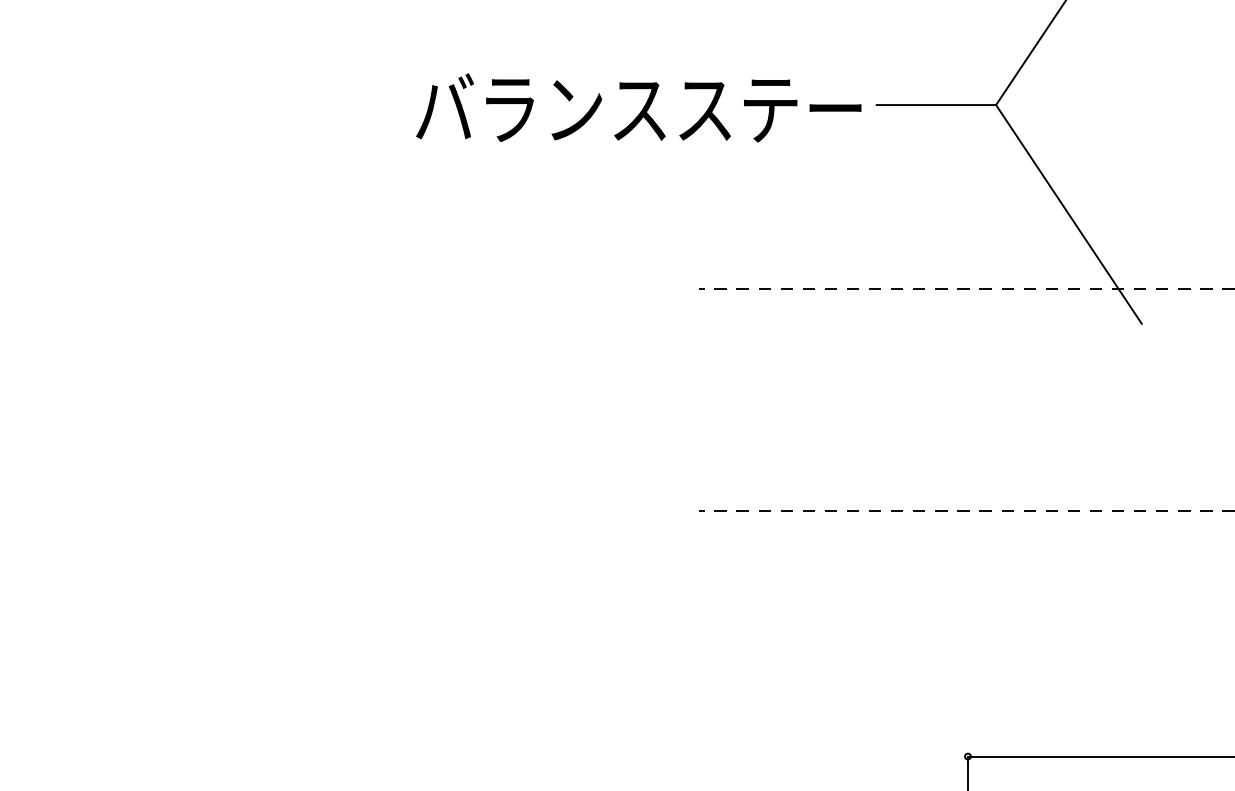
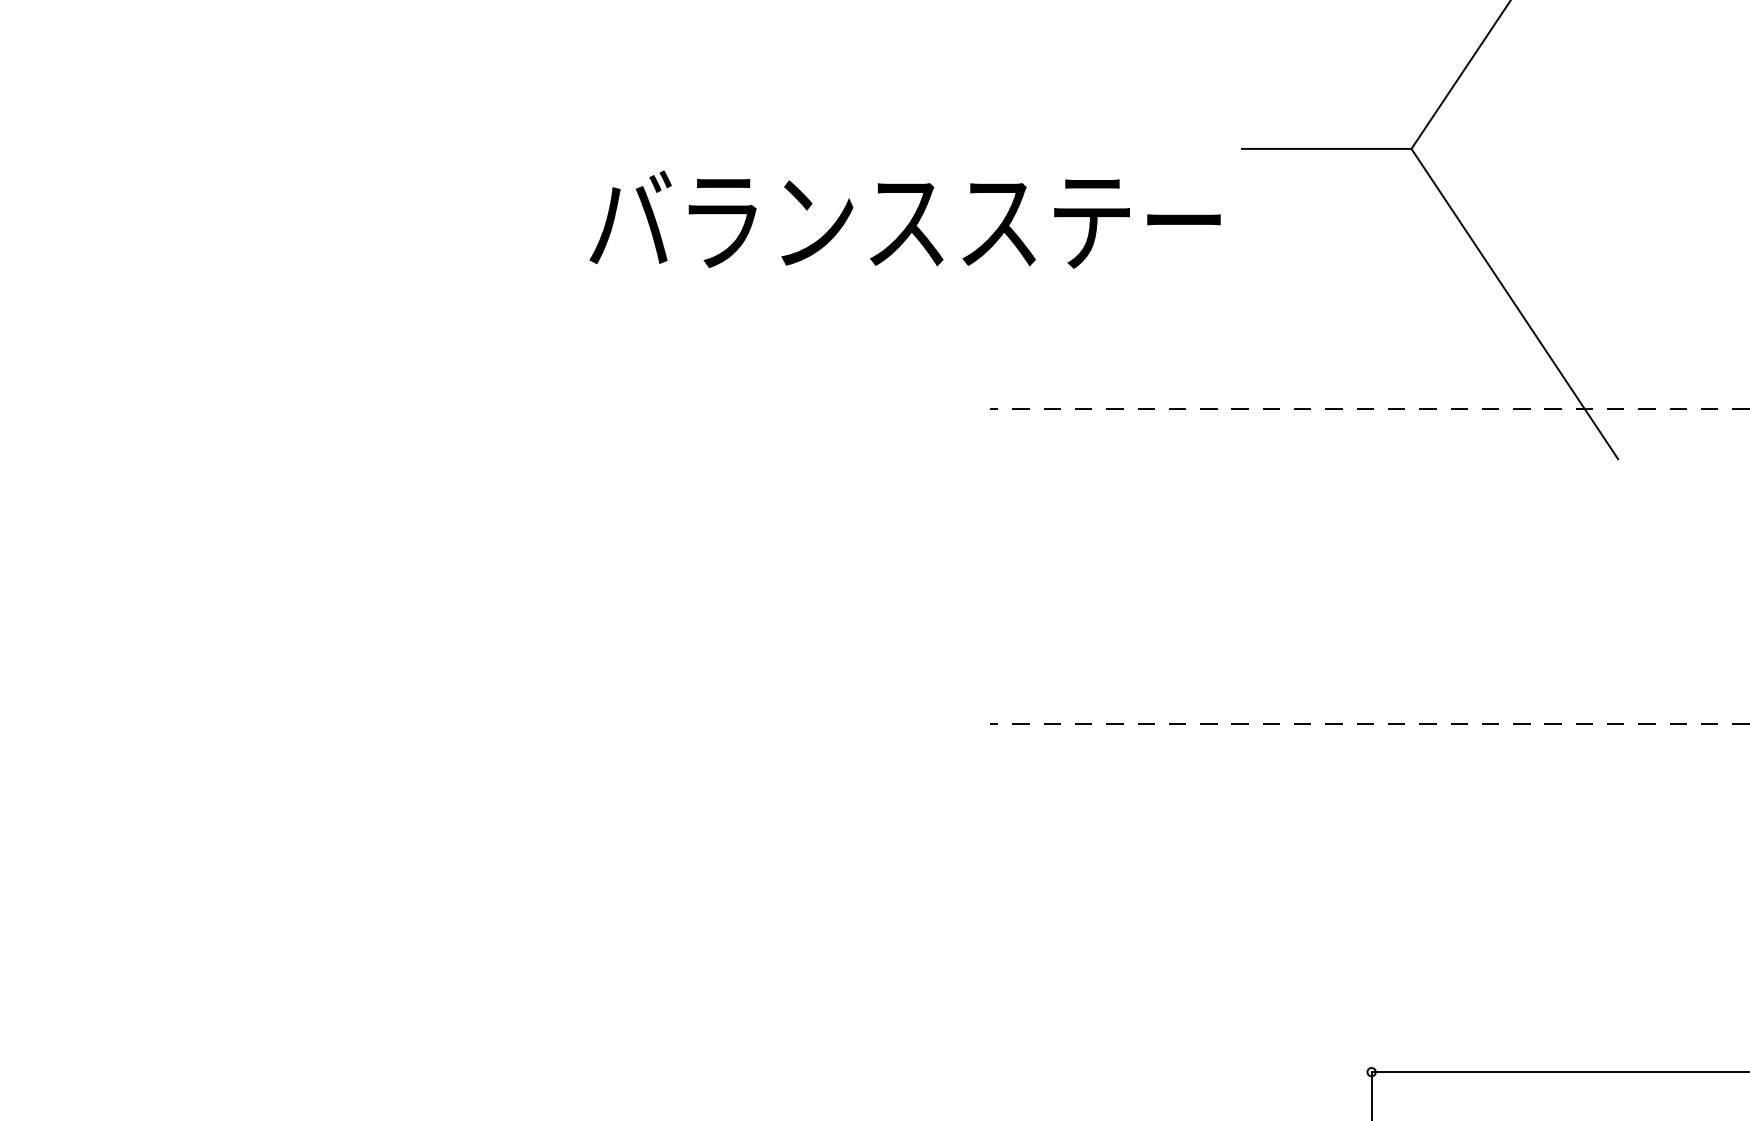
text: (638, 107) -> (904, 218), moved

